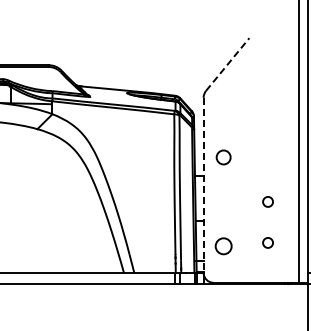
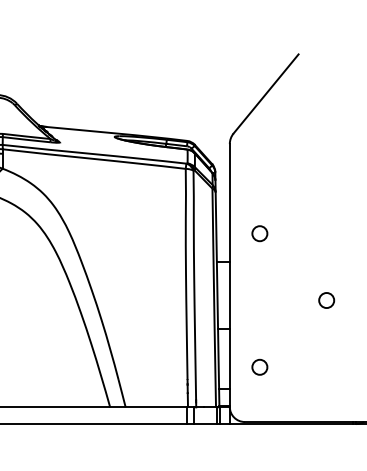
line: (228, 64) -> (267, 93), dashed -> solid
circle: (223, 157) -> (259, 233), size x0.71
line: (203, 185) -> (229, 275), dashed -> solid
circle: (267, 242) -> (325, 361), removed
circle: (223, 246) -> (259, 367), size x0.62

